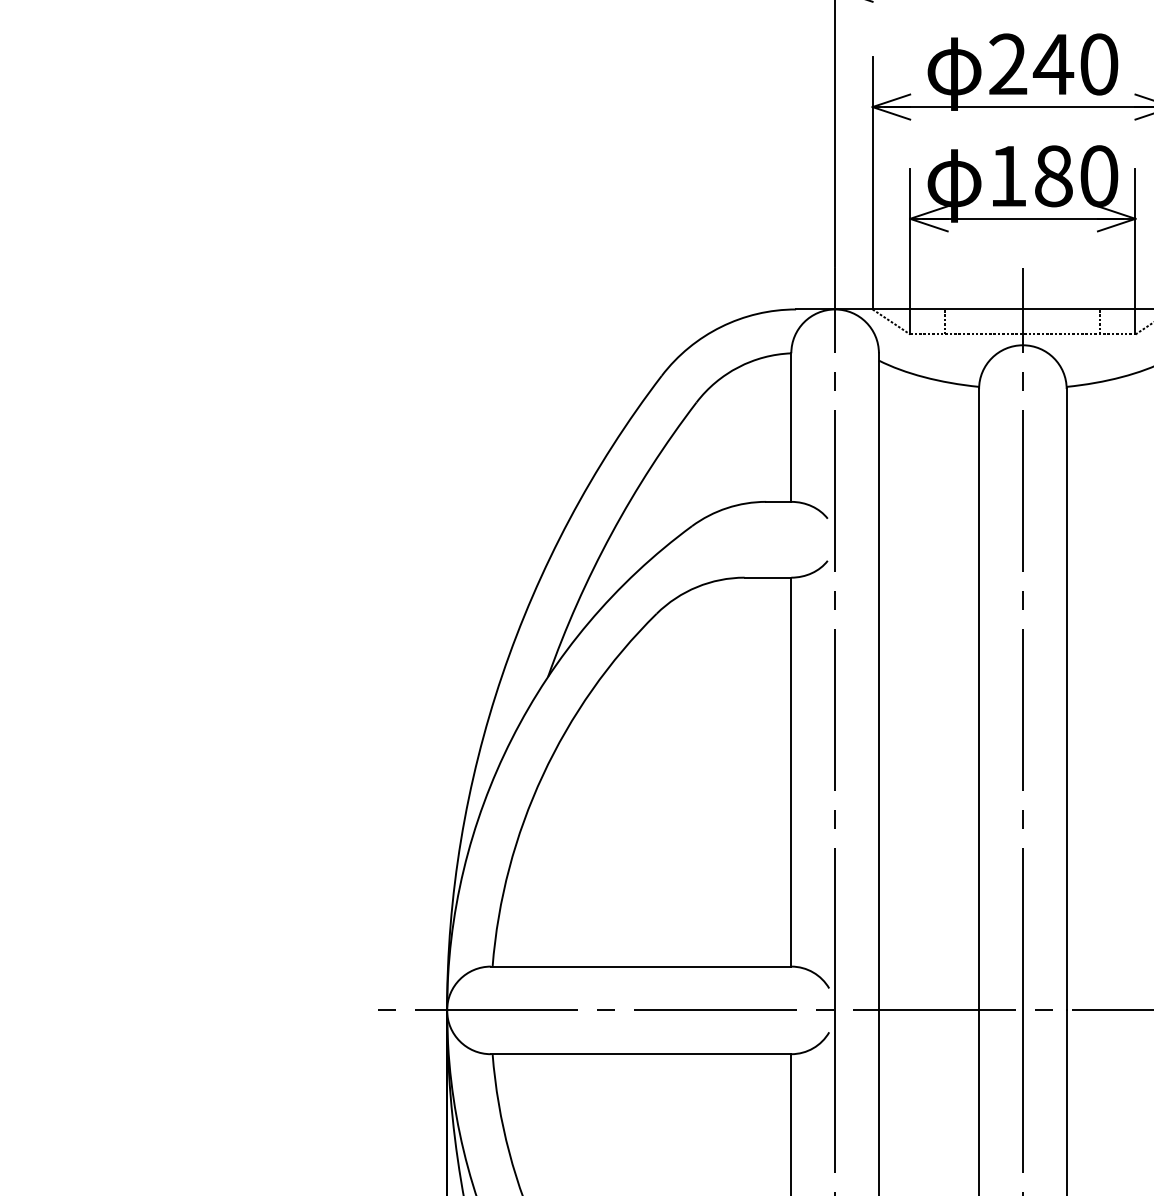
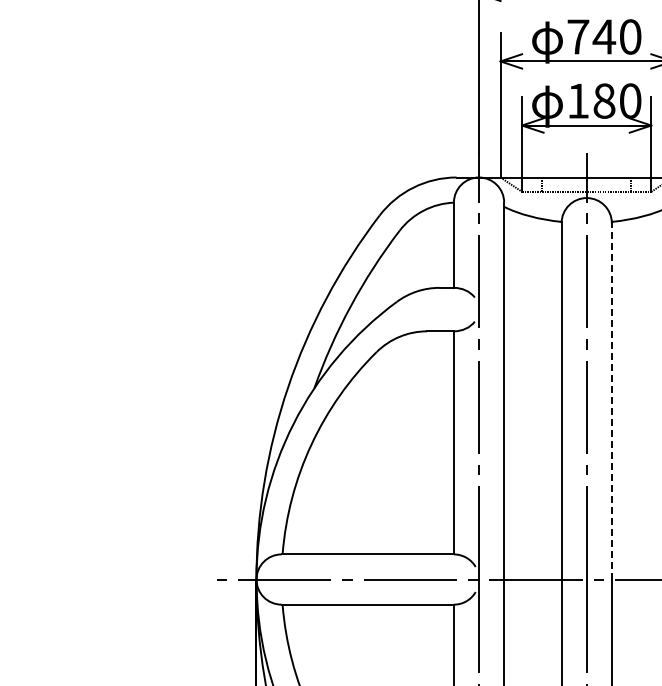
text: (1008, 63) -> (578, 36), 240 -> 740
line: (1066, 698) -> (611, 400), solid -> dashed

